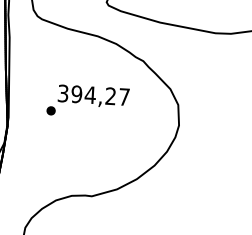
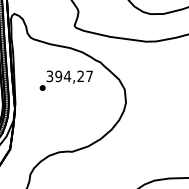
text: (86, 101) -> (65, 80), moved

